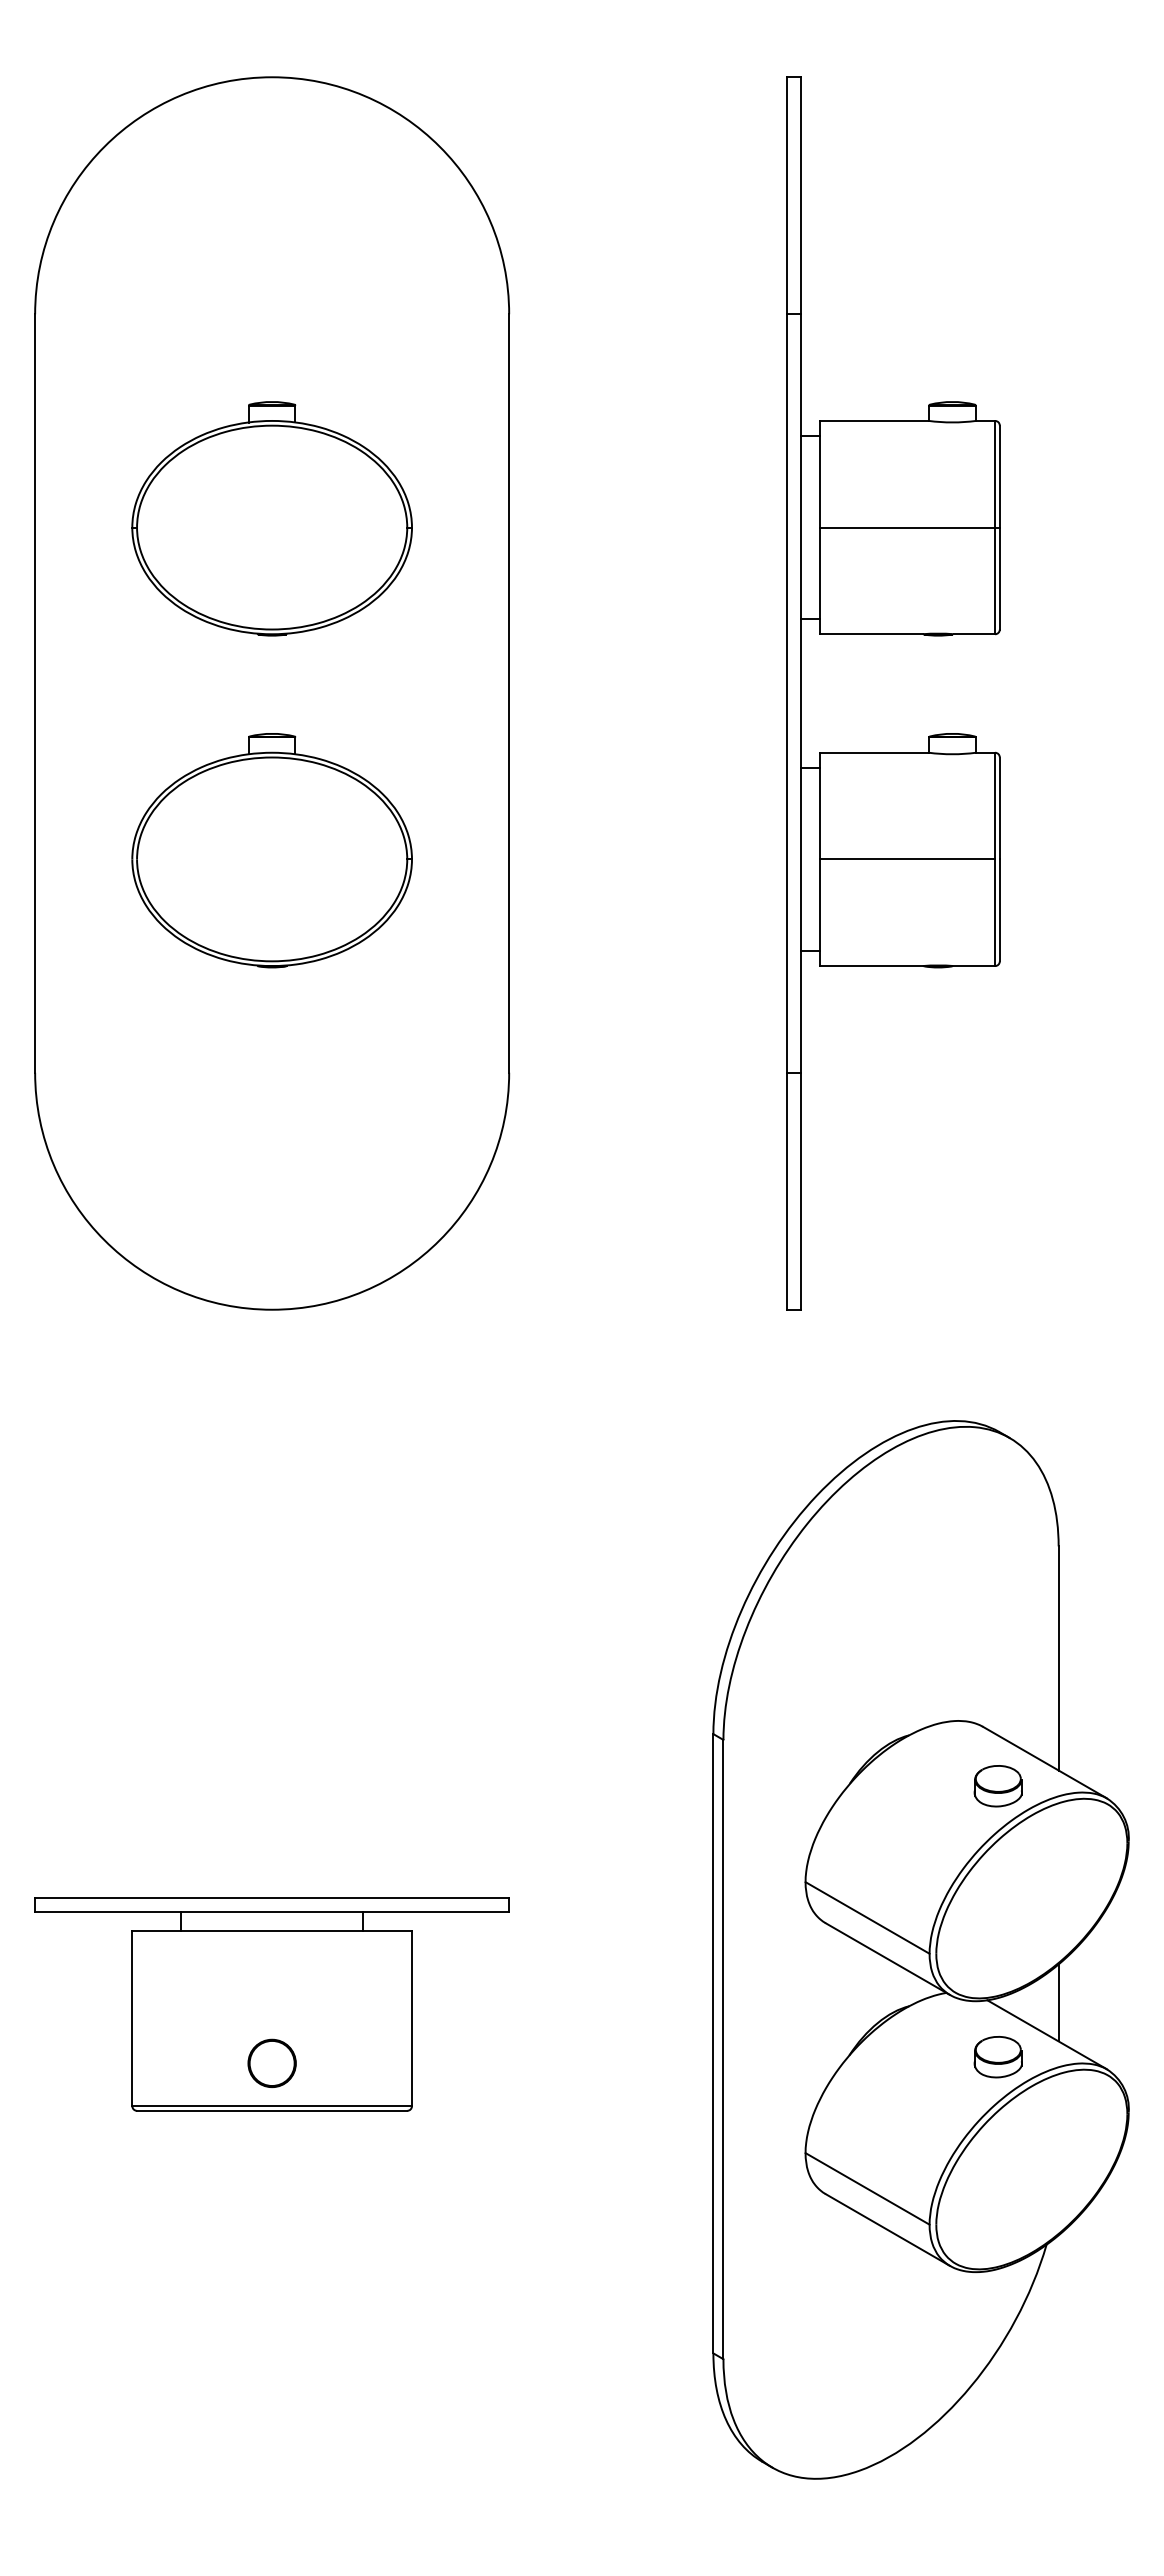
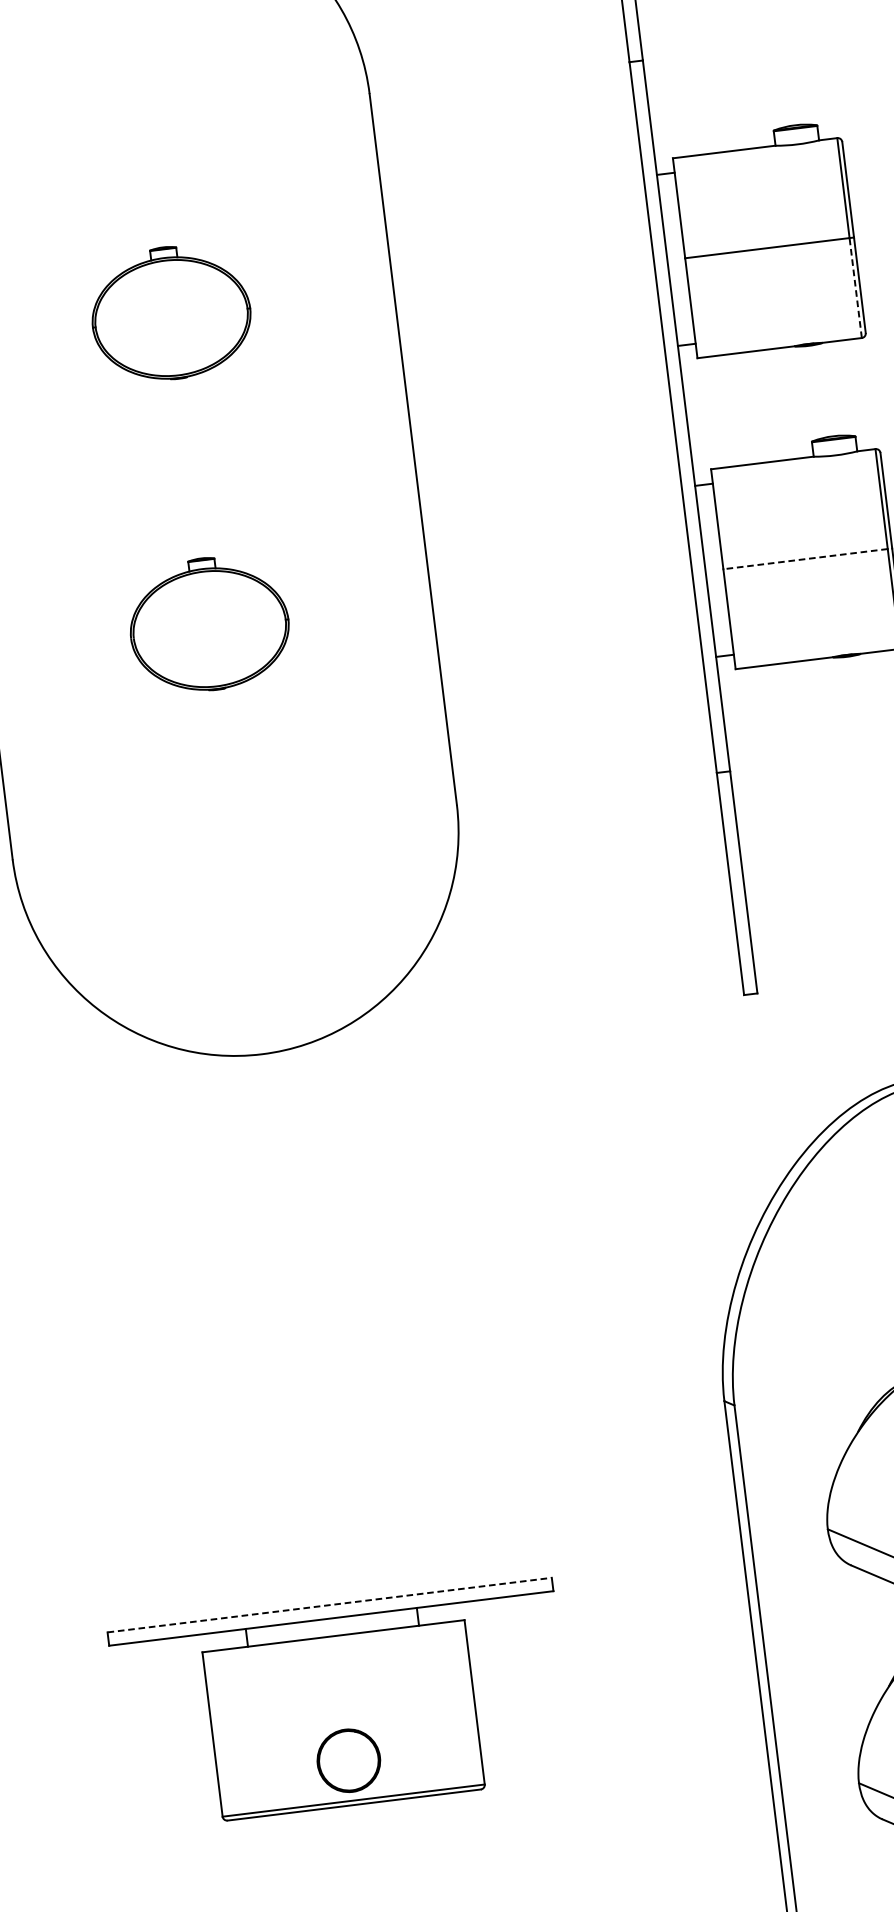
part: (271, 518) -> (170, 312), size x0.6
line: (995, 580) -> (856, 287), solid -> dashed
part: (271, 850) -> (208, 623), size x0.6
line: (907, 859) -> (805, 559), solid -> dashed
line: (272, 1897) -> (330, 1605), solid -> dashed
part: (271, 2062) -> (348, 1759), size x1.4

